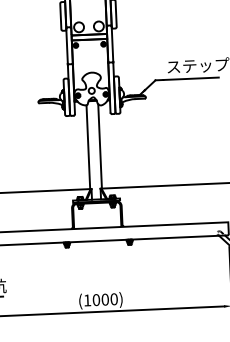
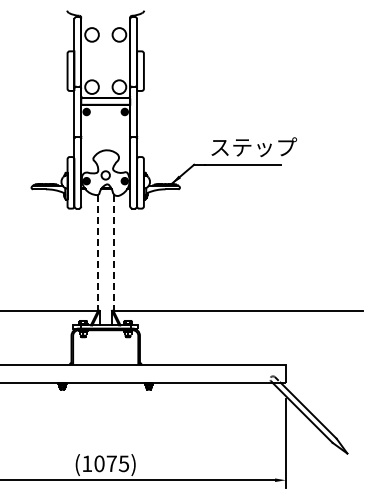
line: (88, 147) -> (97, 252), solid -> dashed
line: (99, 147) -> (113, 253), solid -> dashed
text: (109, 299) -> (117, 463), (1000) -> (1075)

